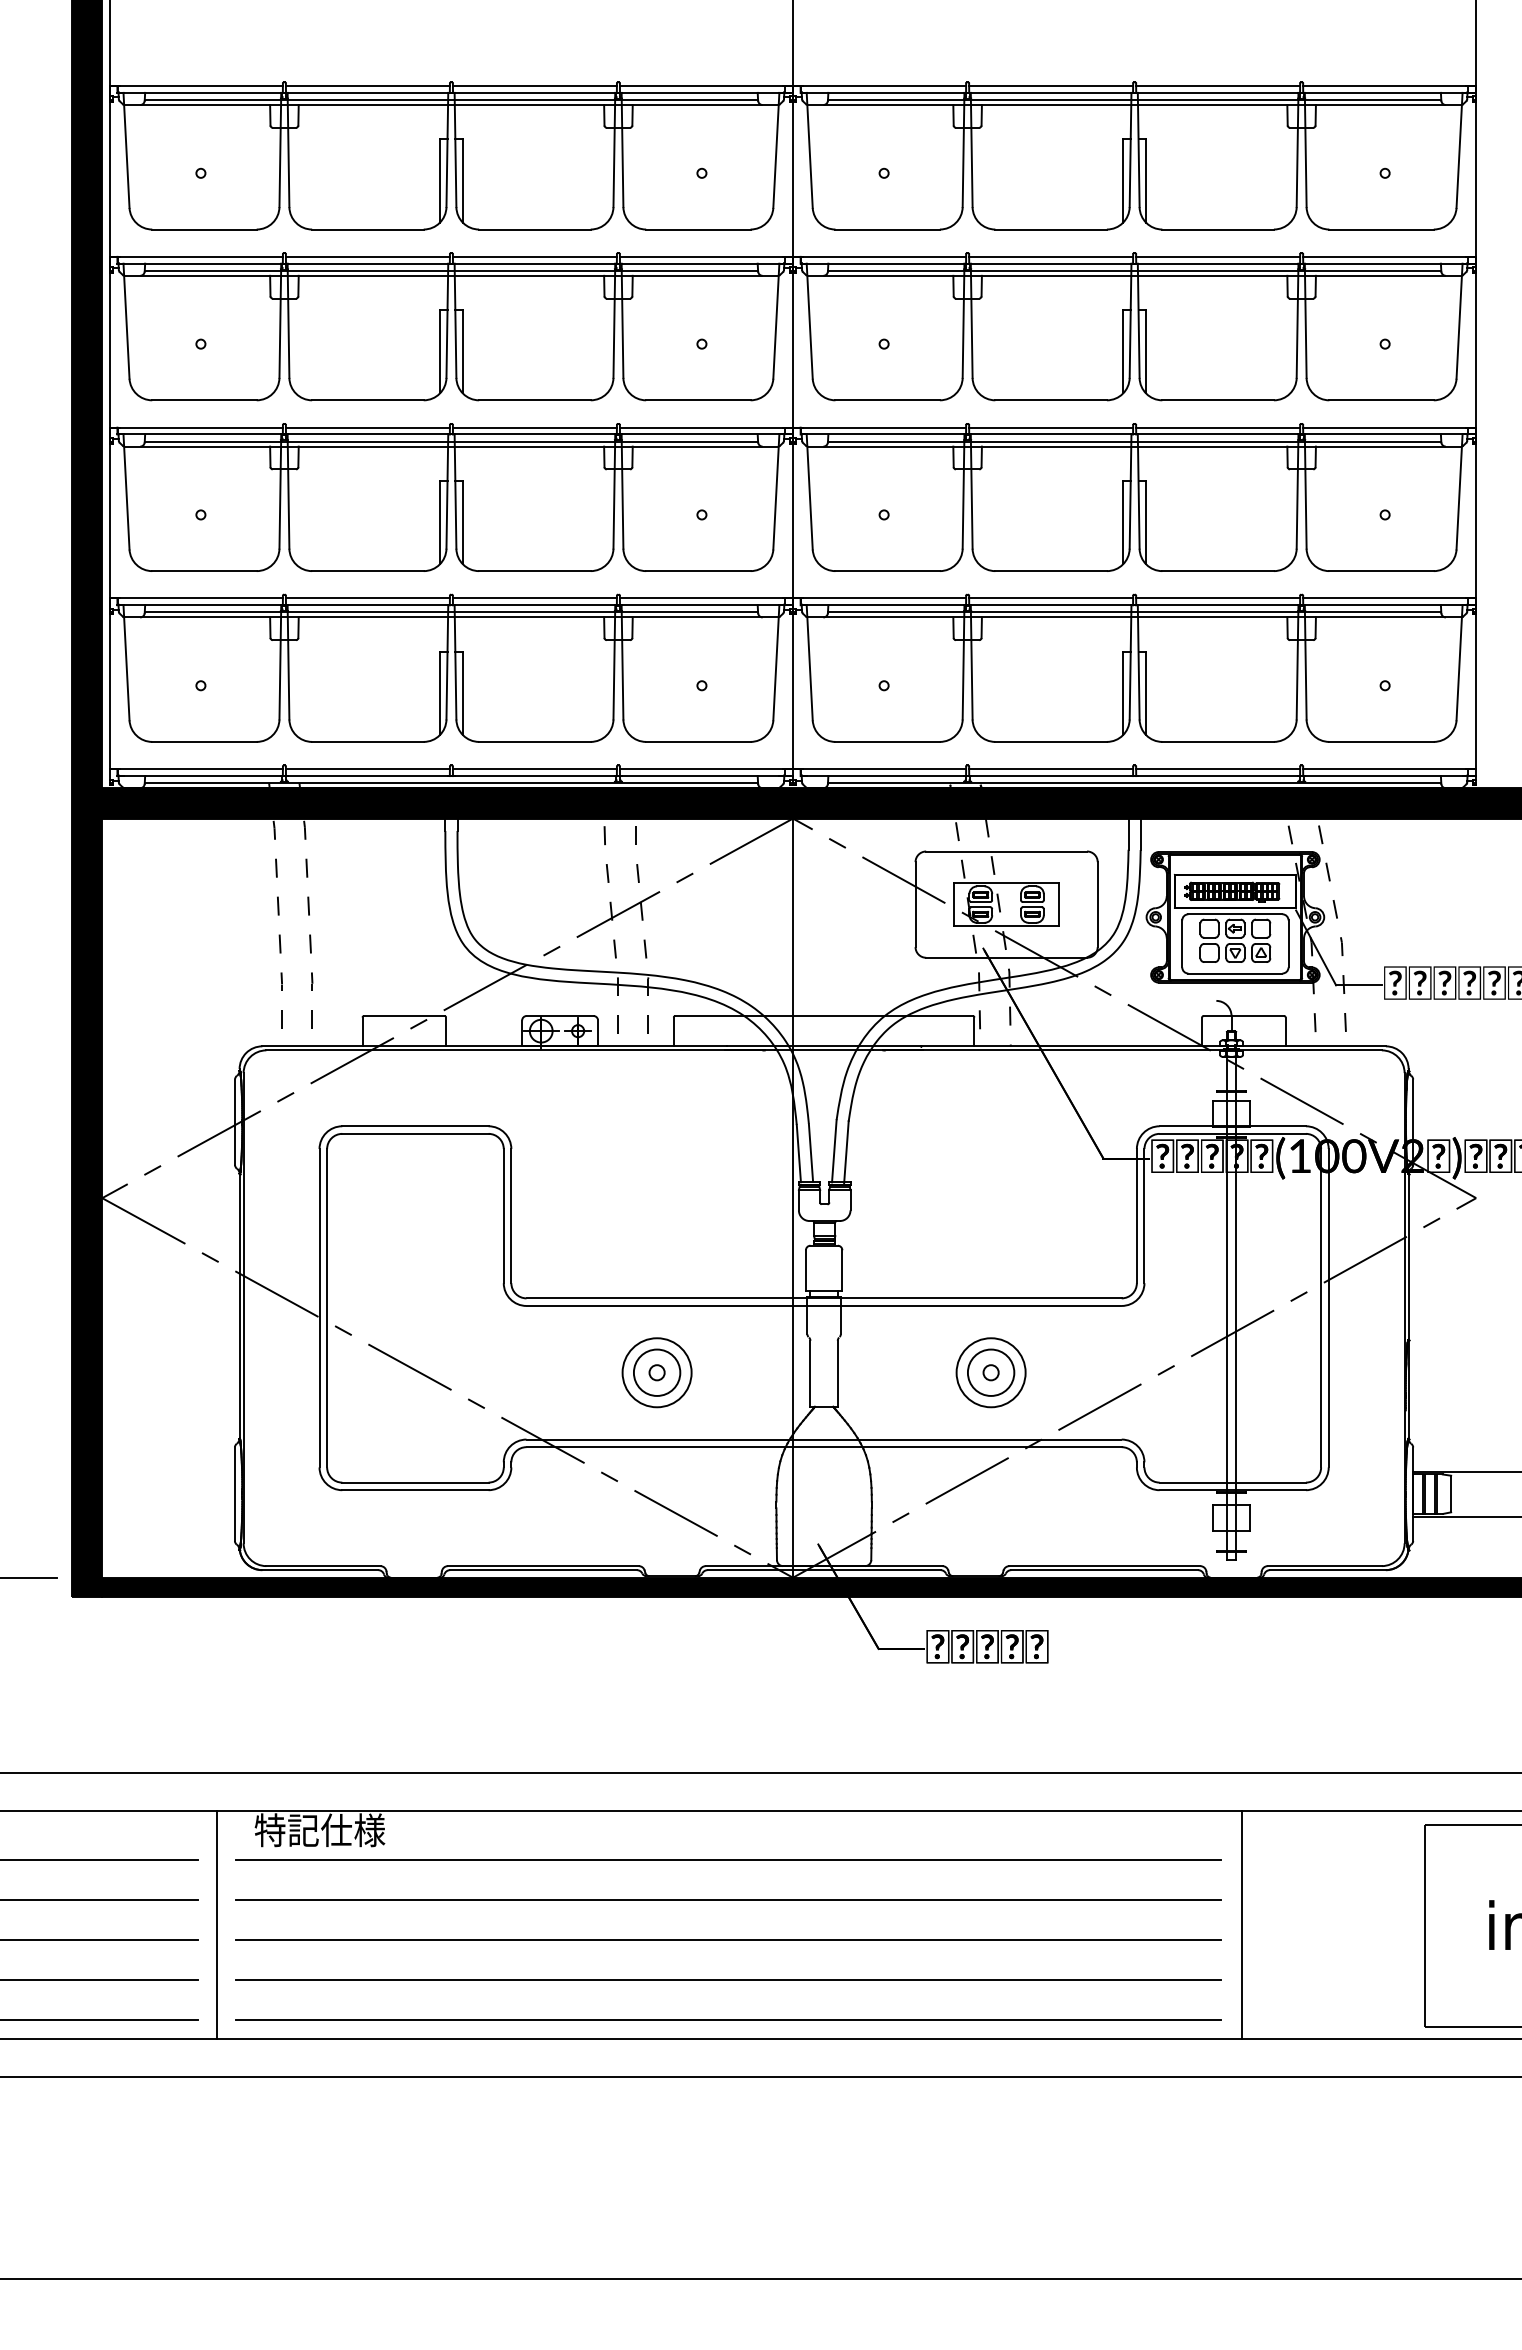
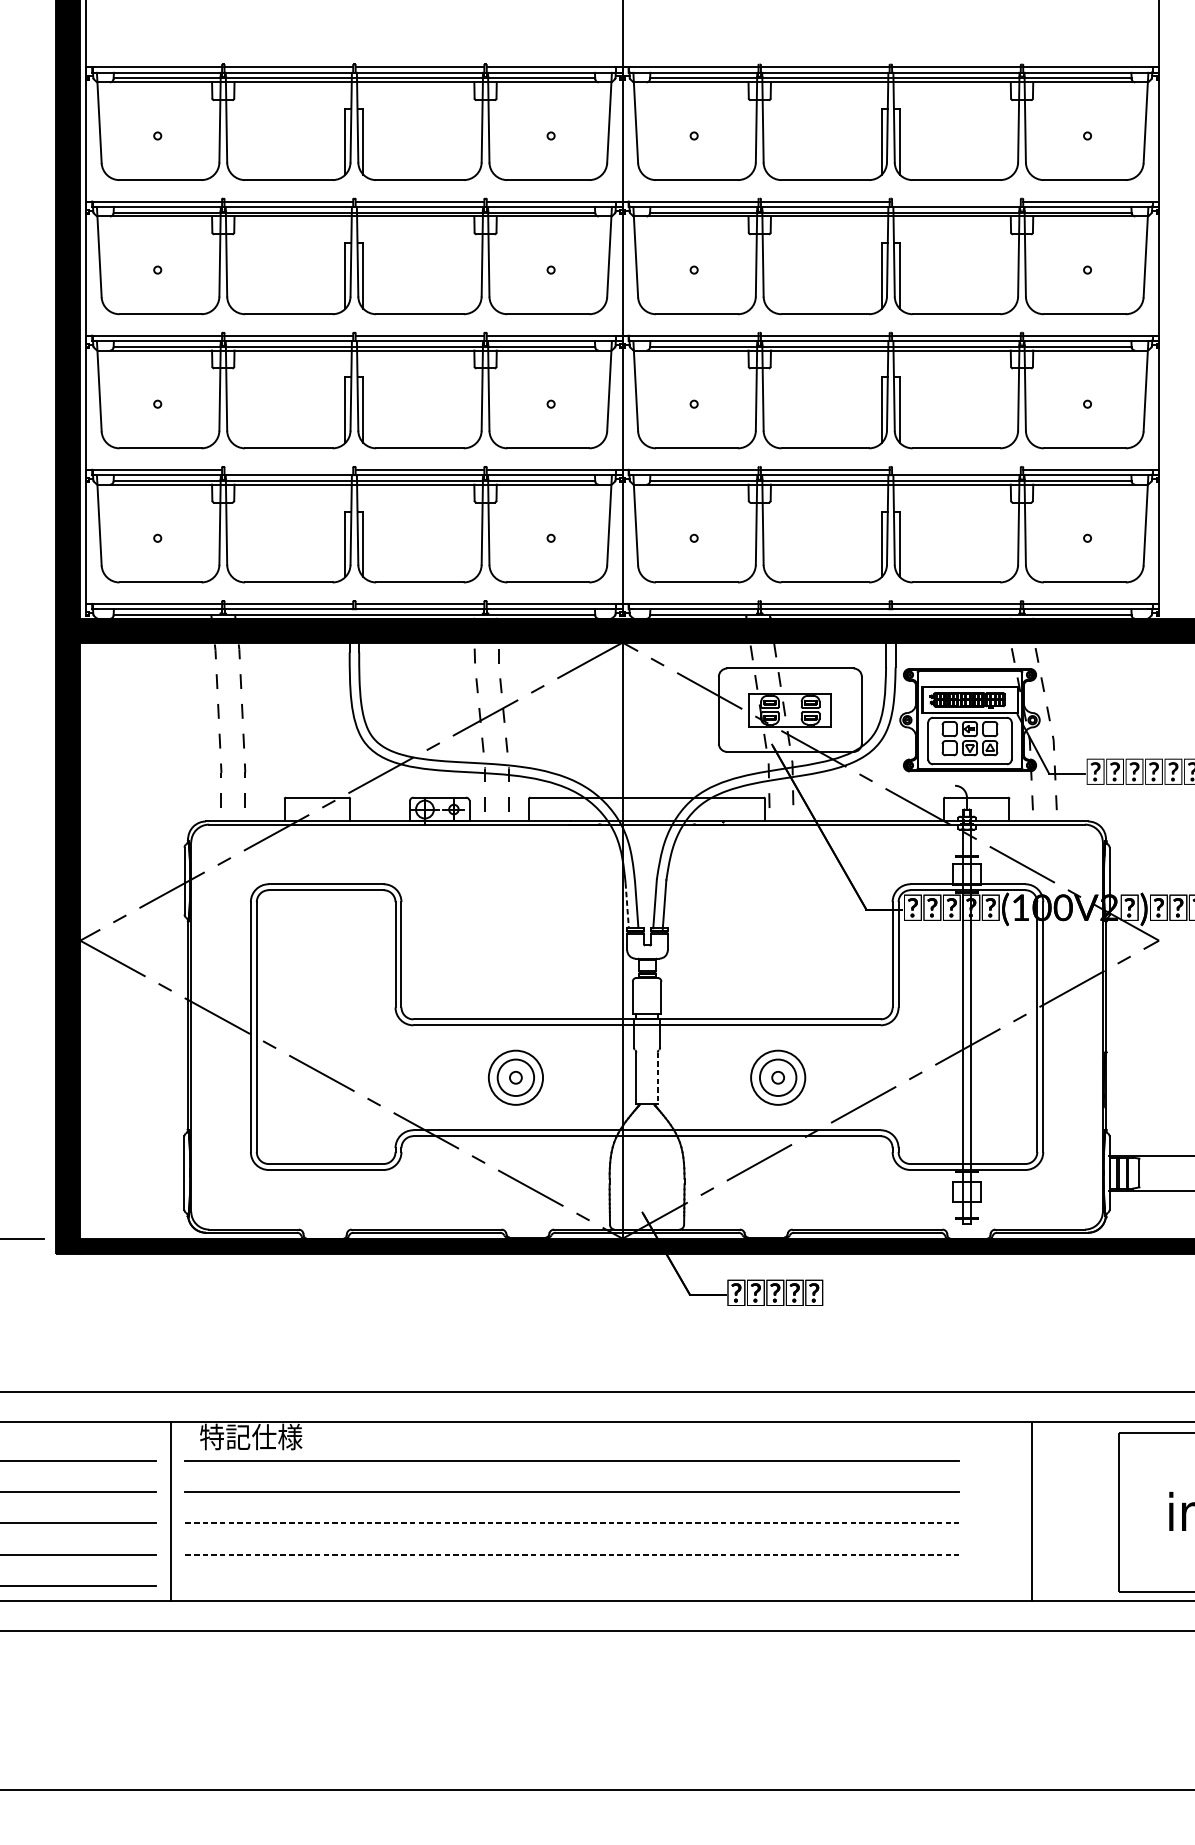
line: (1218, 256) -> (956, 201), removed
line: (367, 598) -> (288, 469), removed
line: (1218, 598) -> (956, 469), removed
line: (798, 1153) -> (626, 905), solid -> dashed
line: (837, 1373) -> (657, 1078), solid -> dashed
line: (1241, 1924) -> (1032, 1511), moved
line: (729, 1940) -> (572, 1523), solid -> dashed
line: (729, 1979) -> (572, 1554), solid -> dashed
line: (728, 2019) -> (571, 1585), removed

